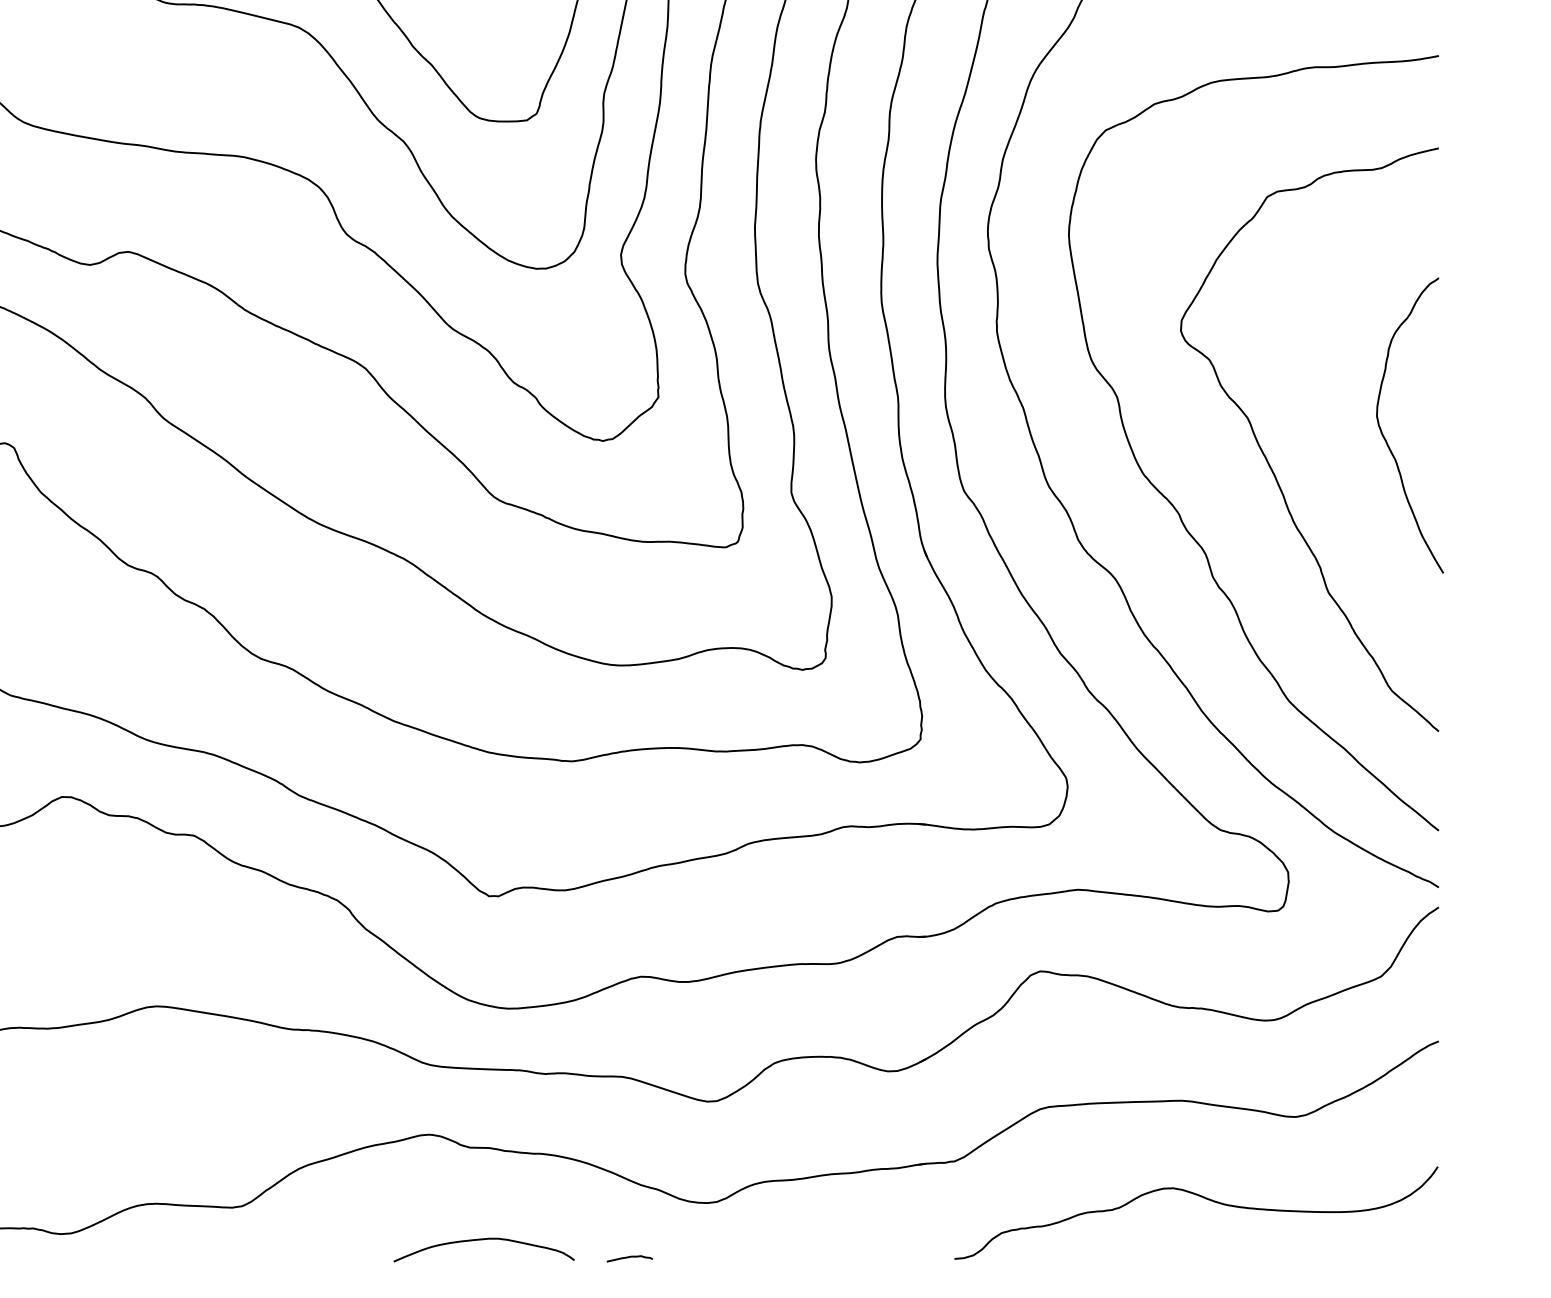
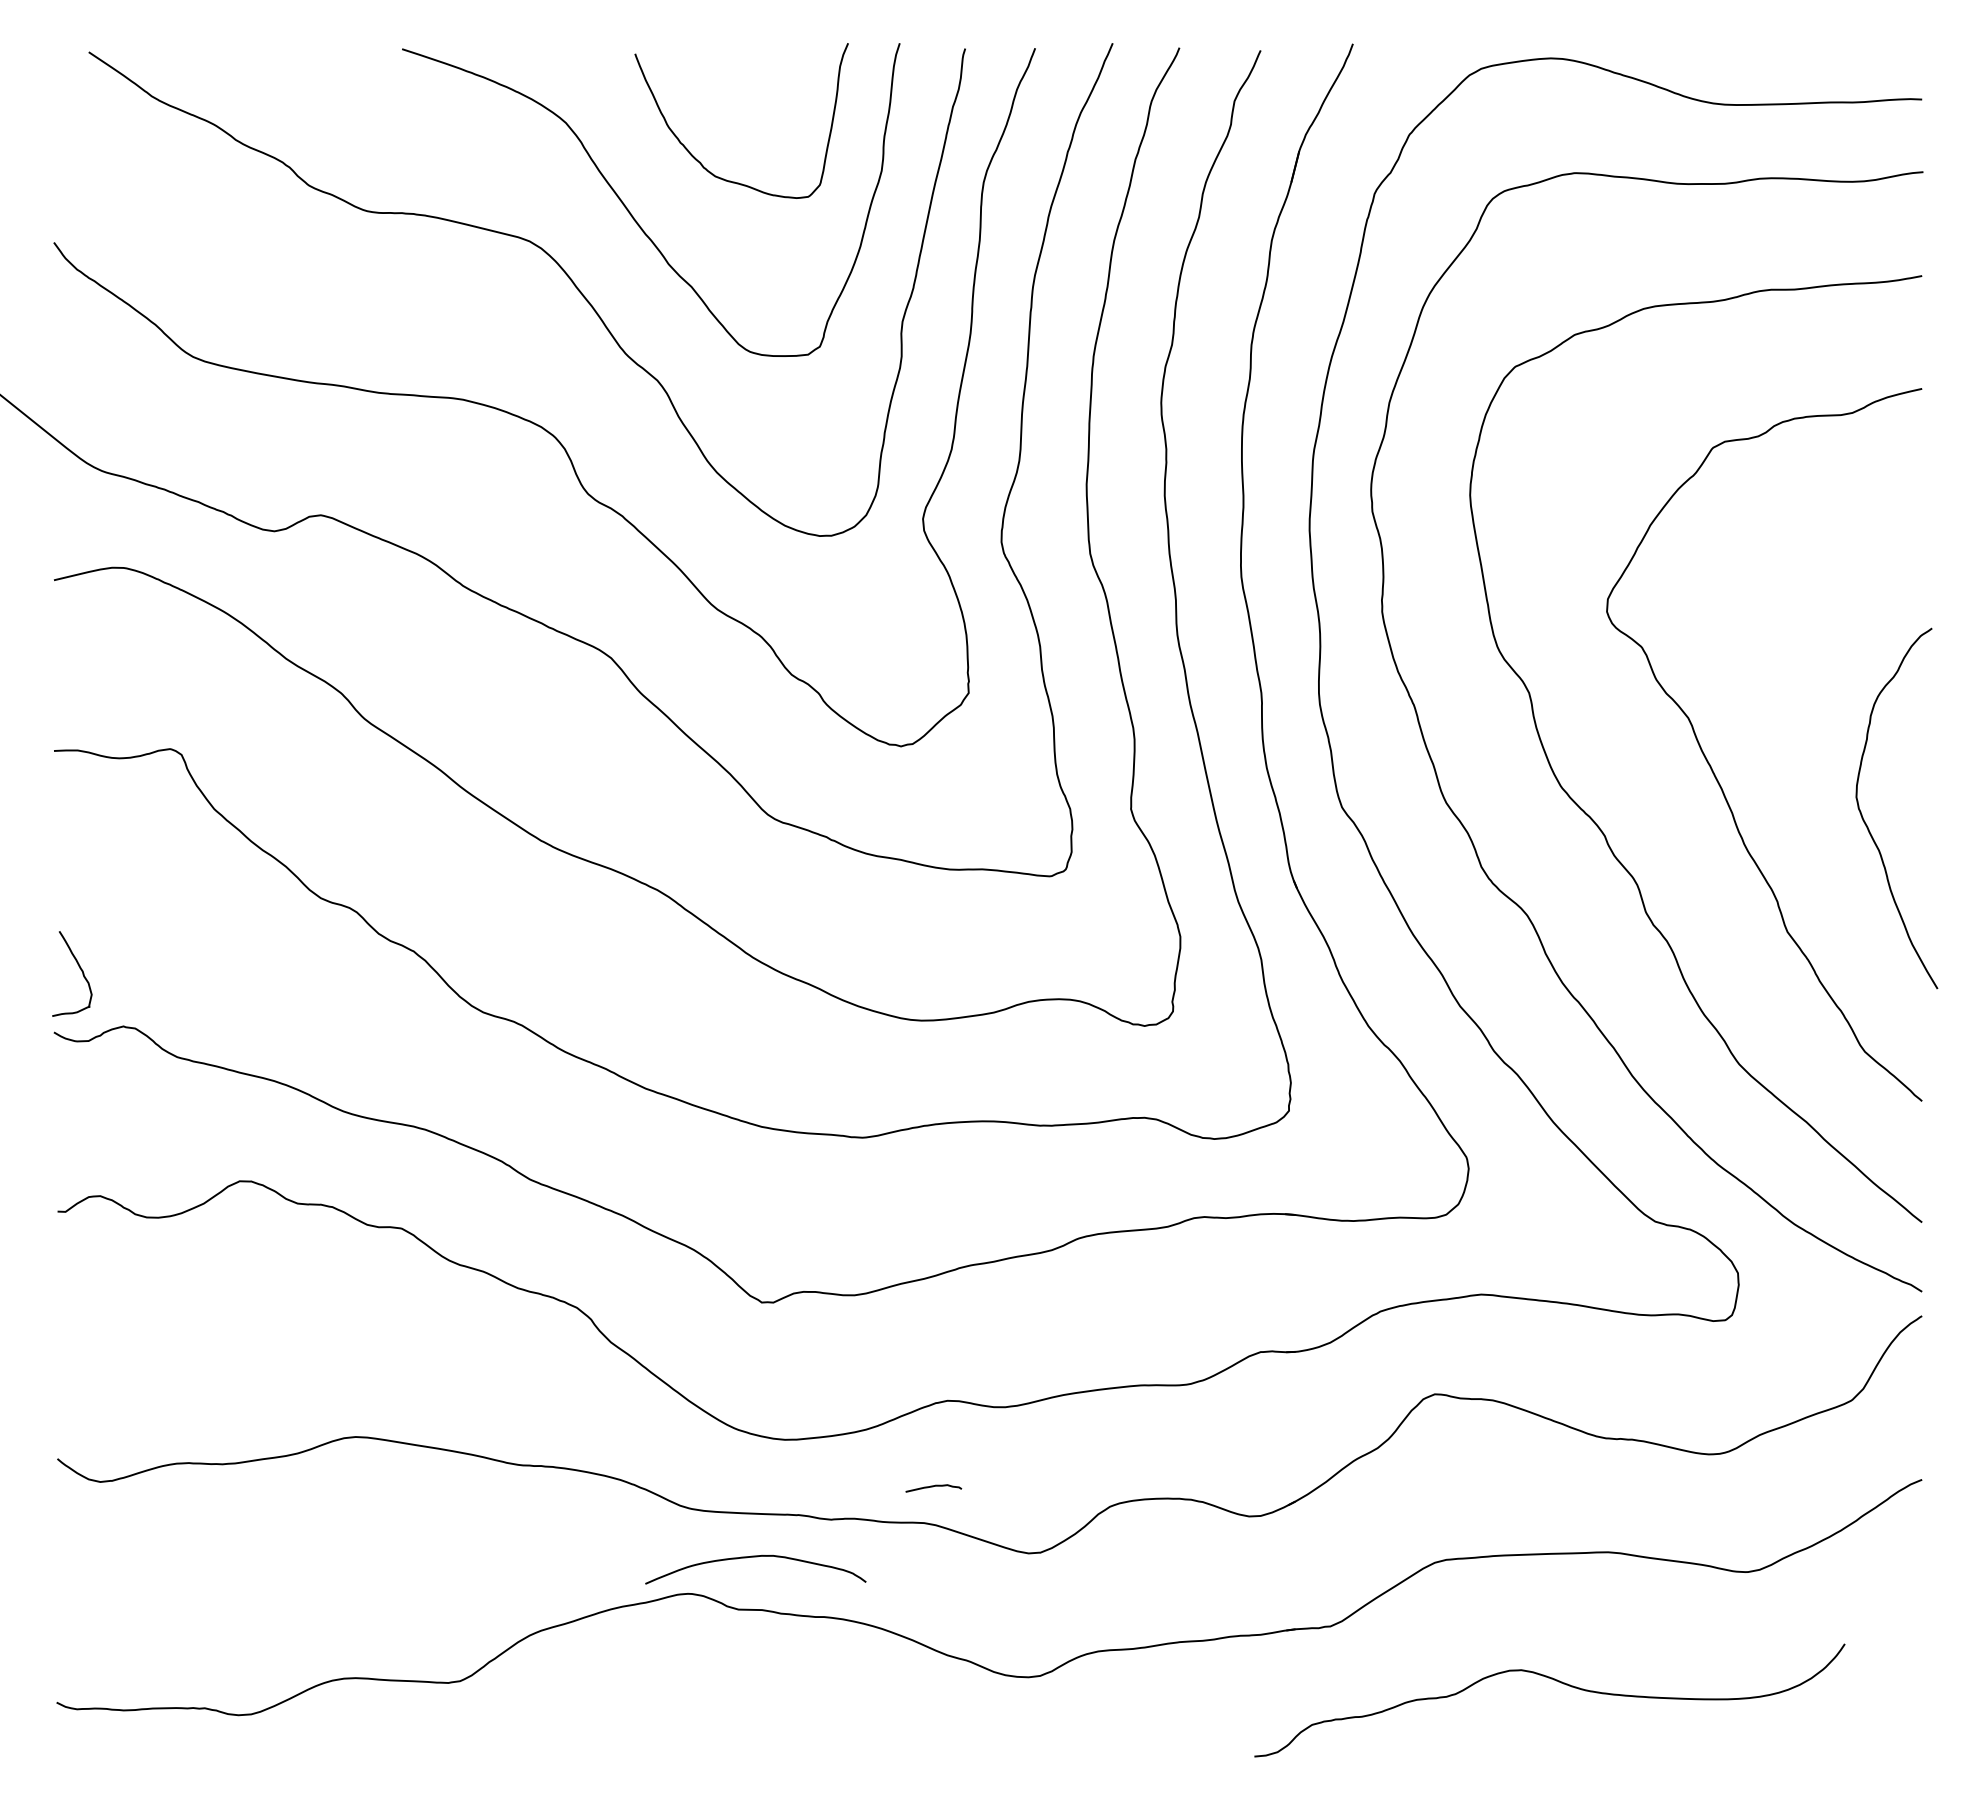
curve: (1385, 437) -> (1866, 823), moved
curve: (1203, 1198) -> (1558, 1682), moved
curve: (483, 1240) -> (755, 1557), moved
curve: (629, 1258) -> (933, 1487), moved

